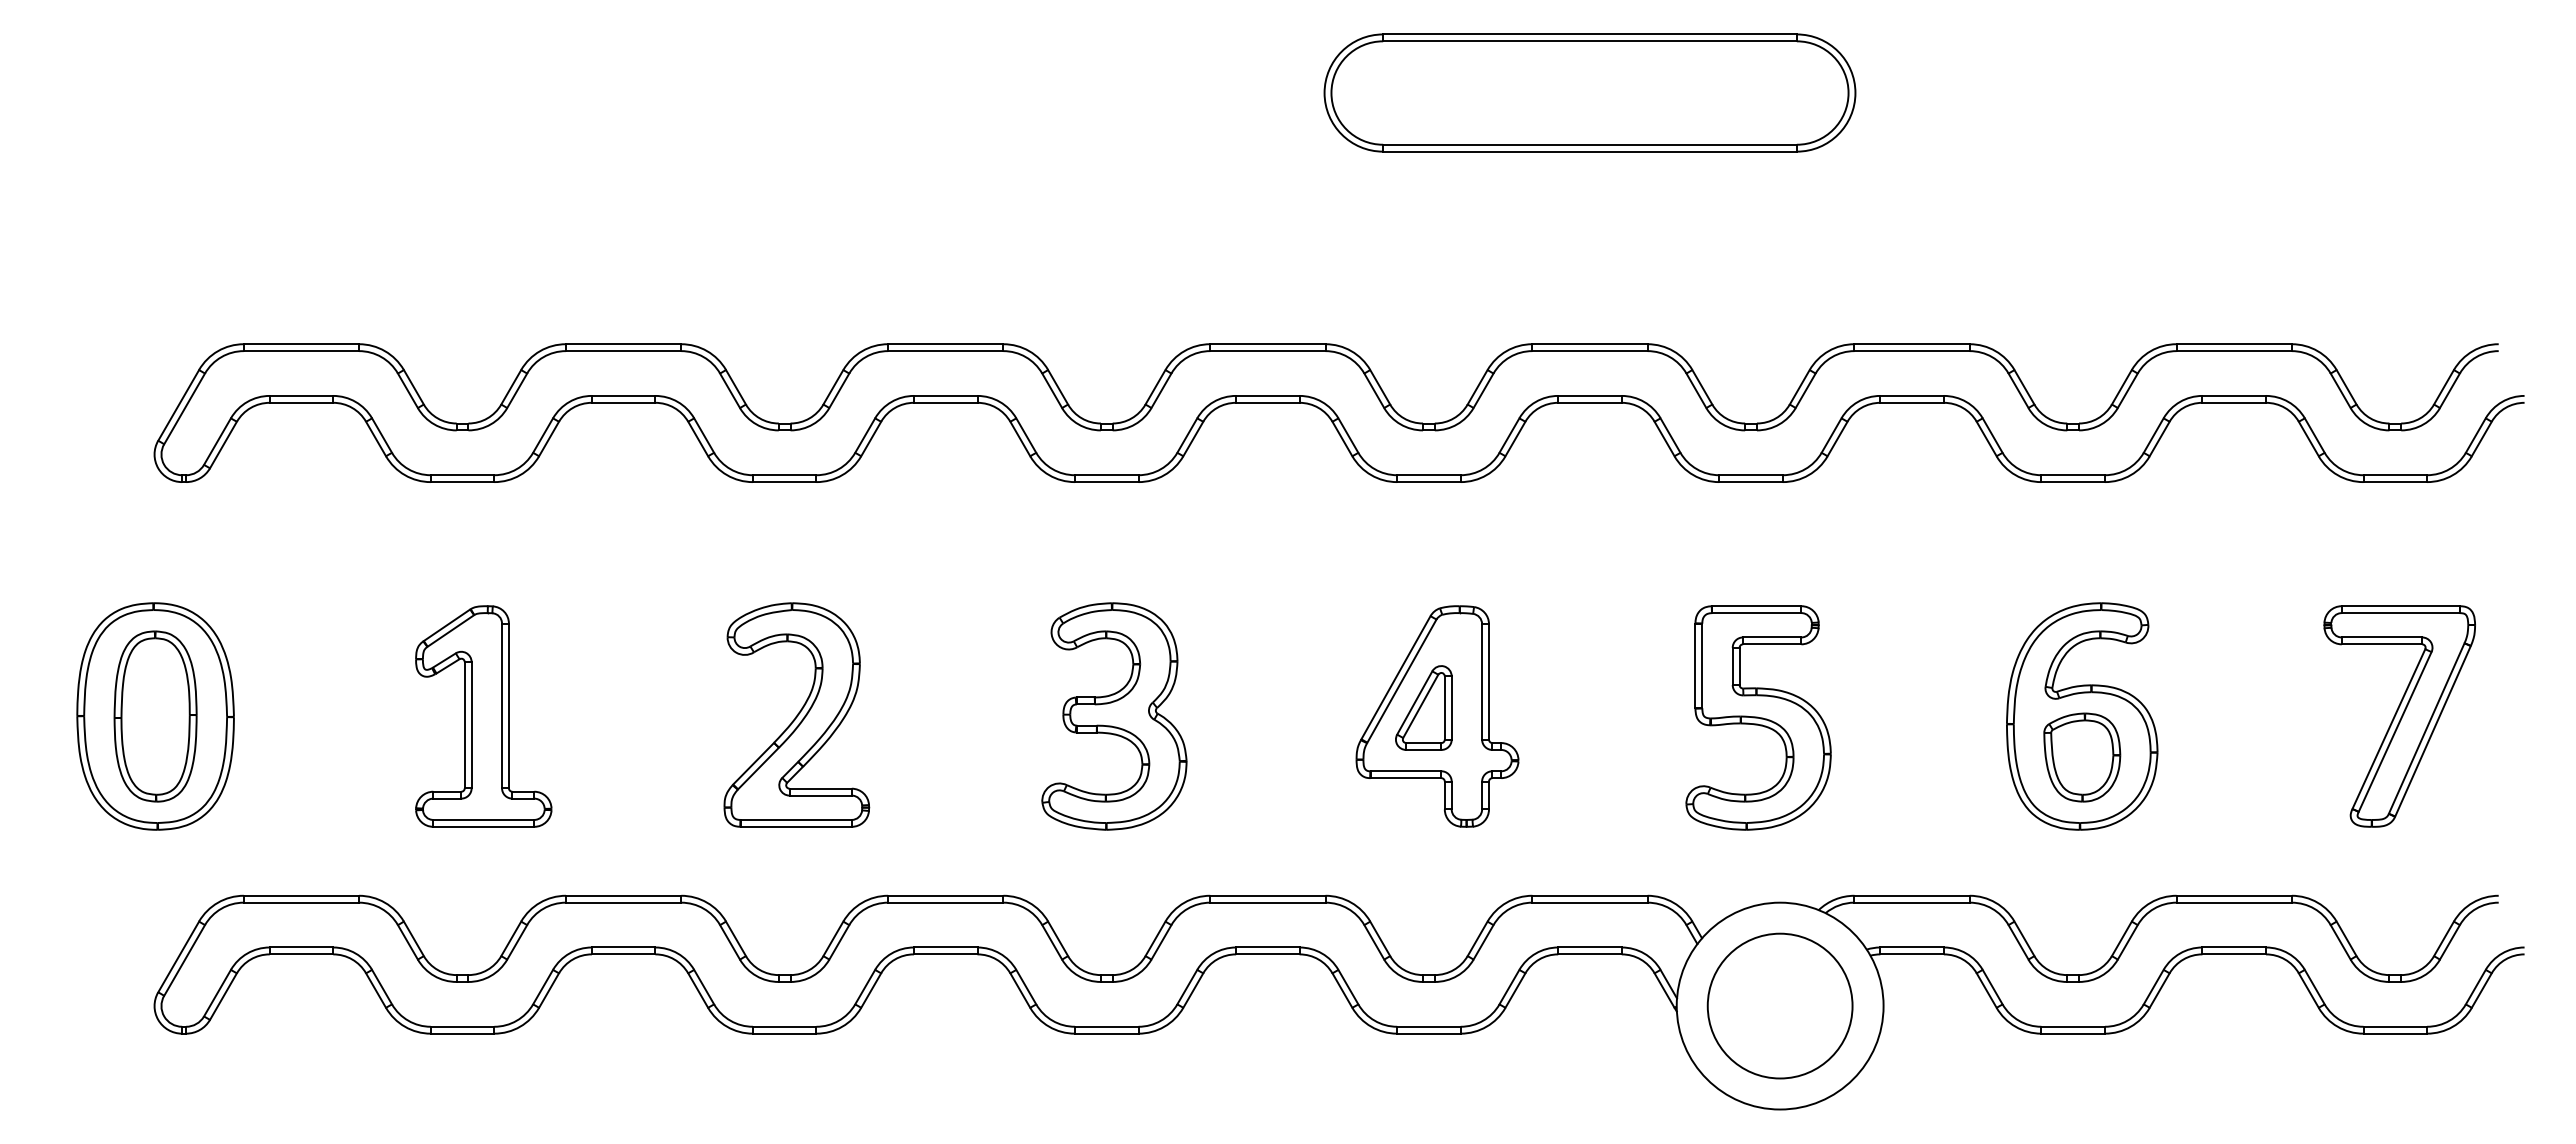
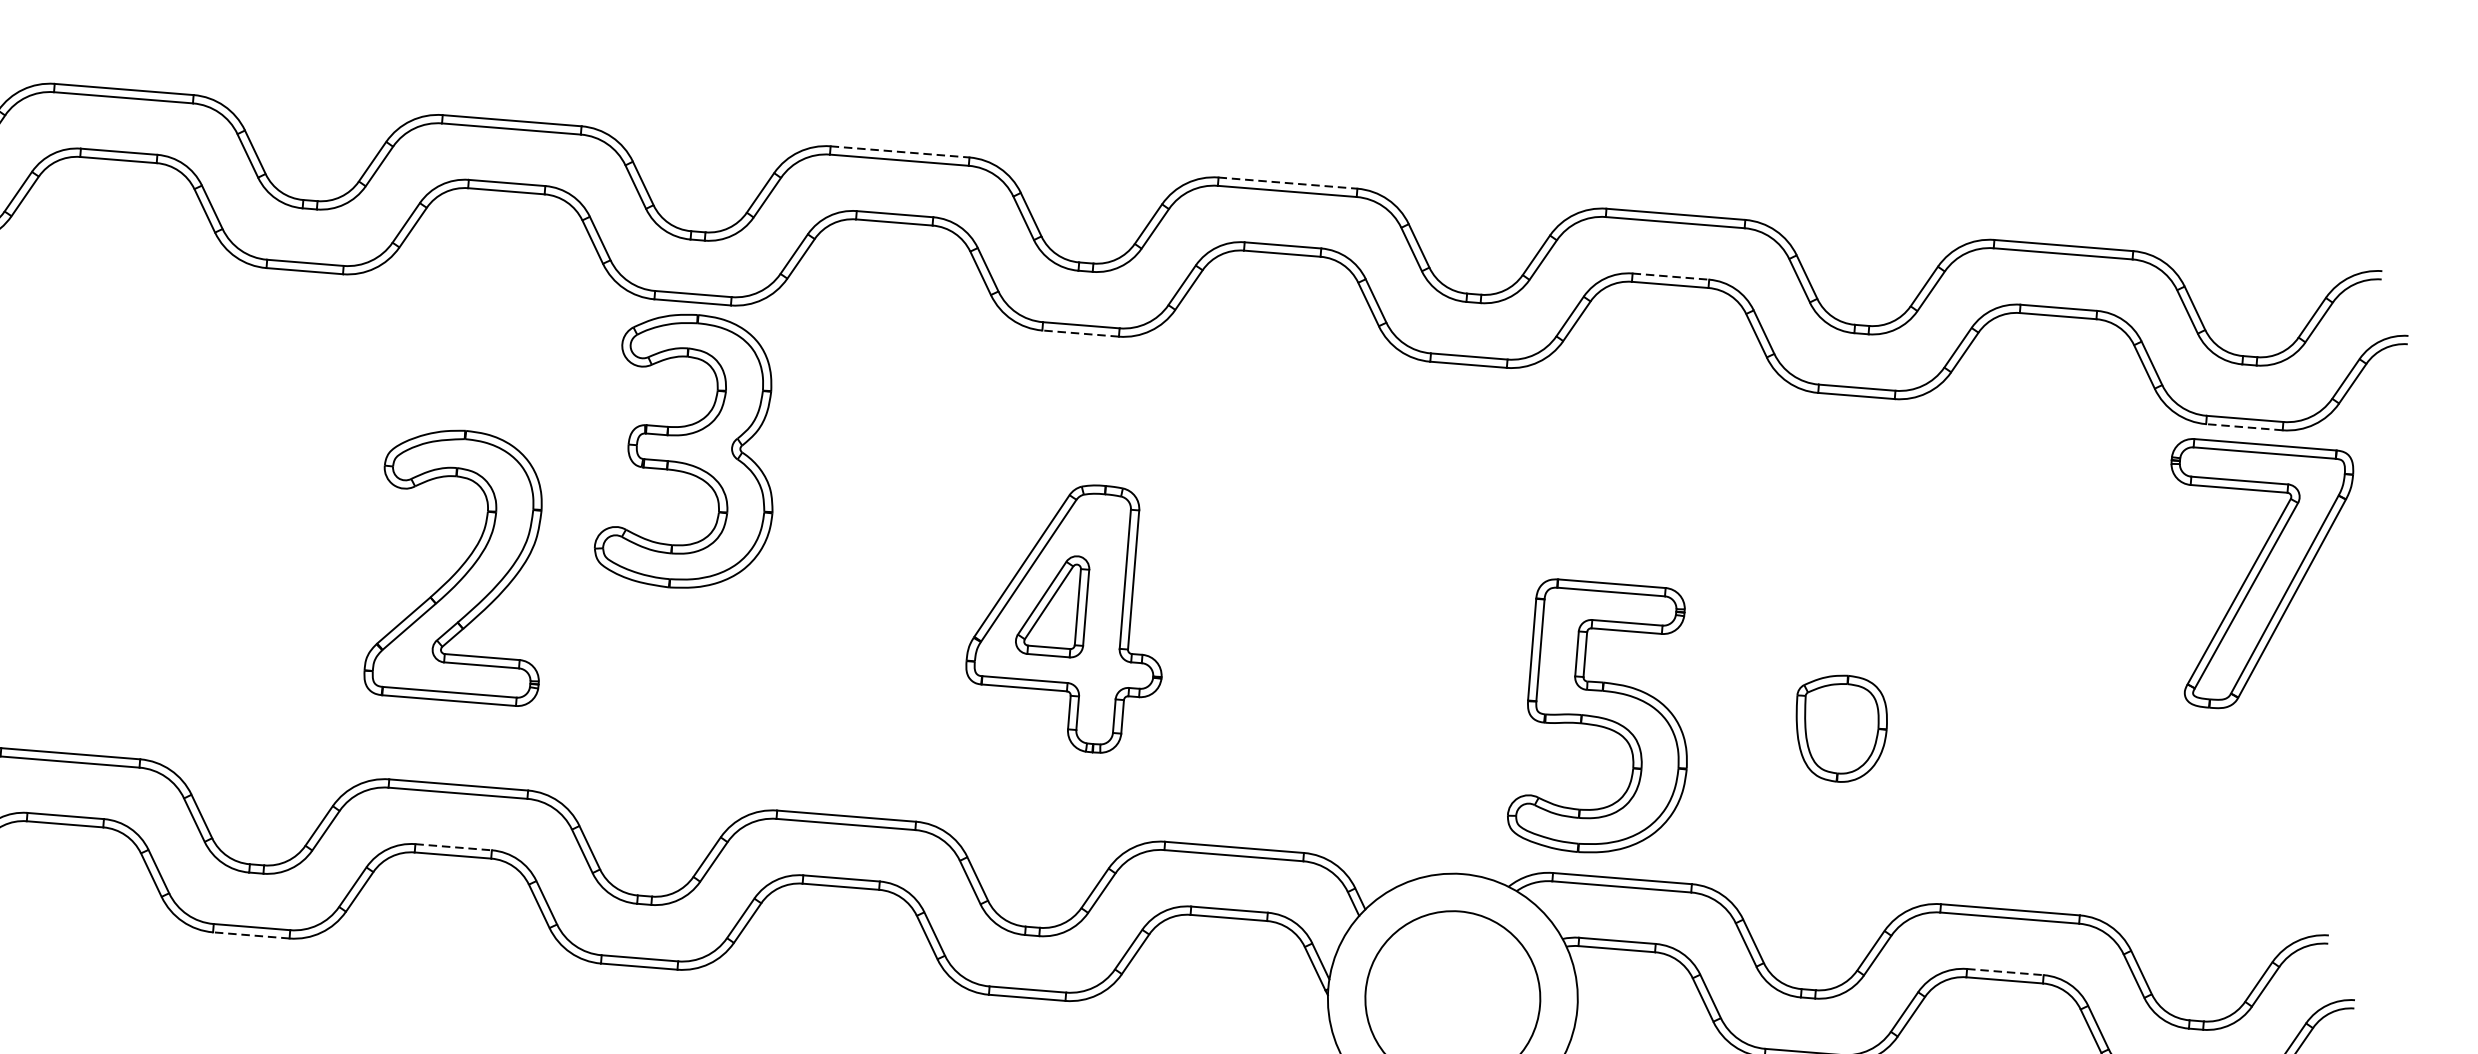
line: (1267, 344) -> (899, 152), solid -> dashed
line: (1590, 344) -> (1288, 183), solid -> dashed
line: (1912, 395) -> (1671, 276), solid -> dashed
line: (1428, 482) -> (1080, 334), solid -> dashed
line: (2395, 482) -> (2244, 427), solid -> dashed
part: (796, 714) -> (460, 565), moved
part: (1114, 716) -> (690, 451), moved
part: (2082, 716) -> (1845, 679), removed
part: (2399, 716) -> (2253, 577), moved
part: (1758, 717) -> (1603, 717), moved
line: (945, 947) -> (453, 847), solid -> dashed
line: (2234, 947) -> (2005, 972), solid -> dashed
line: (784, 1033) -> (251, 935), solid -> dashed

